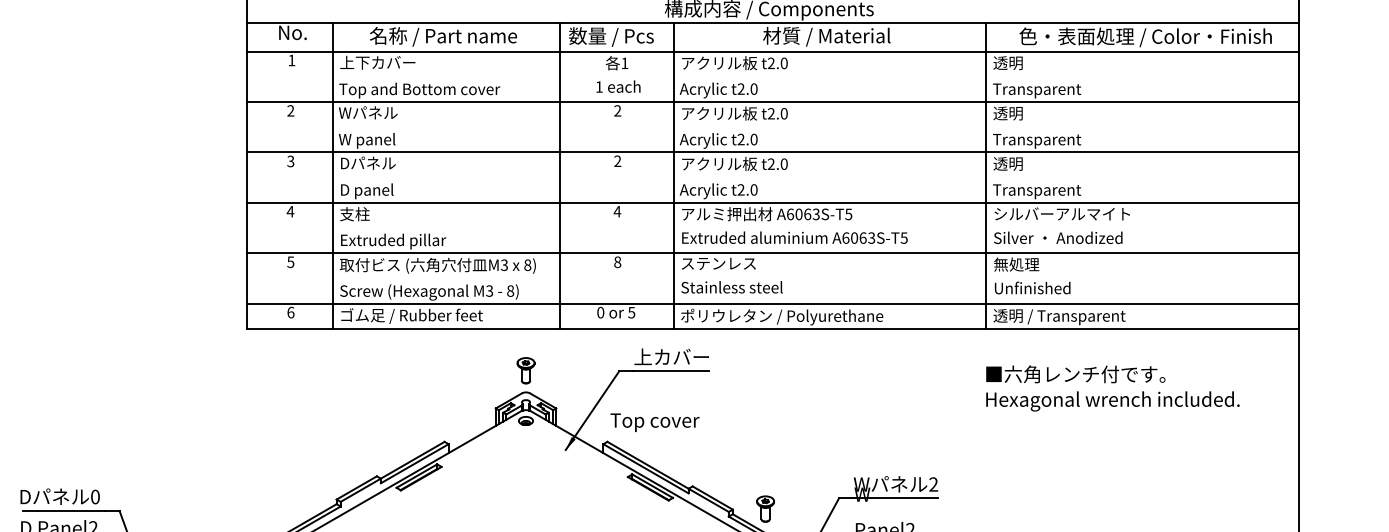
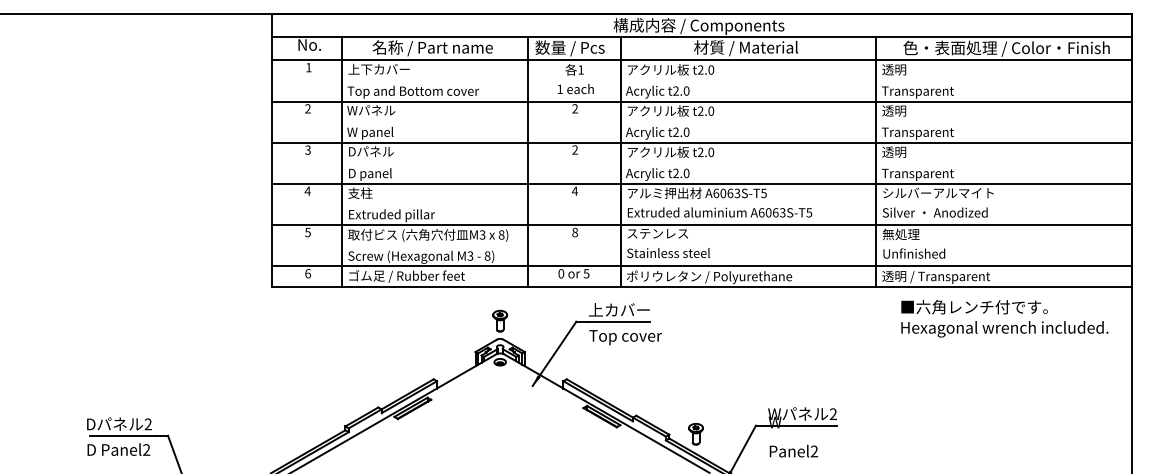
text: (1112, 388) -> (1004, 318), moved
text: (654, 422) -> (625, 337), moved
text: (94, 497) -> (147, 424), 0 -> 2

